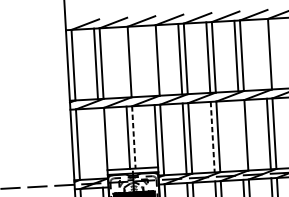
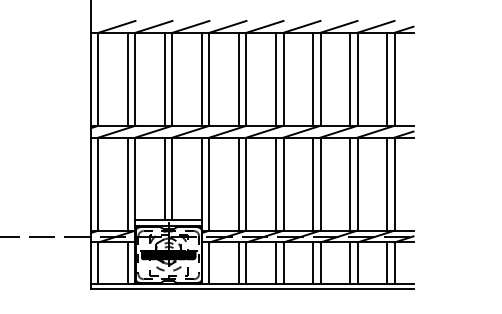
line: (264, 53) -> (350, 78), added
line: (152, 60) -> (202, 78), added
line: (124, 61) -> (165, 78), added
line: (241, 135) -> (313, 183), added
line: (213, 137) -> (276, 184), dashed -> solid
line: (133, 138) -> (172, 179), dashed -> solid
line: (100, 142) -> (128, 183), added

